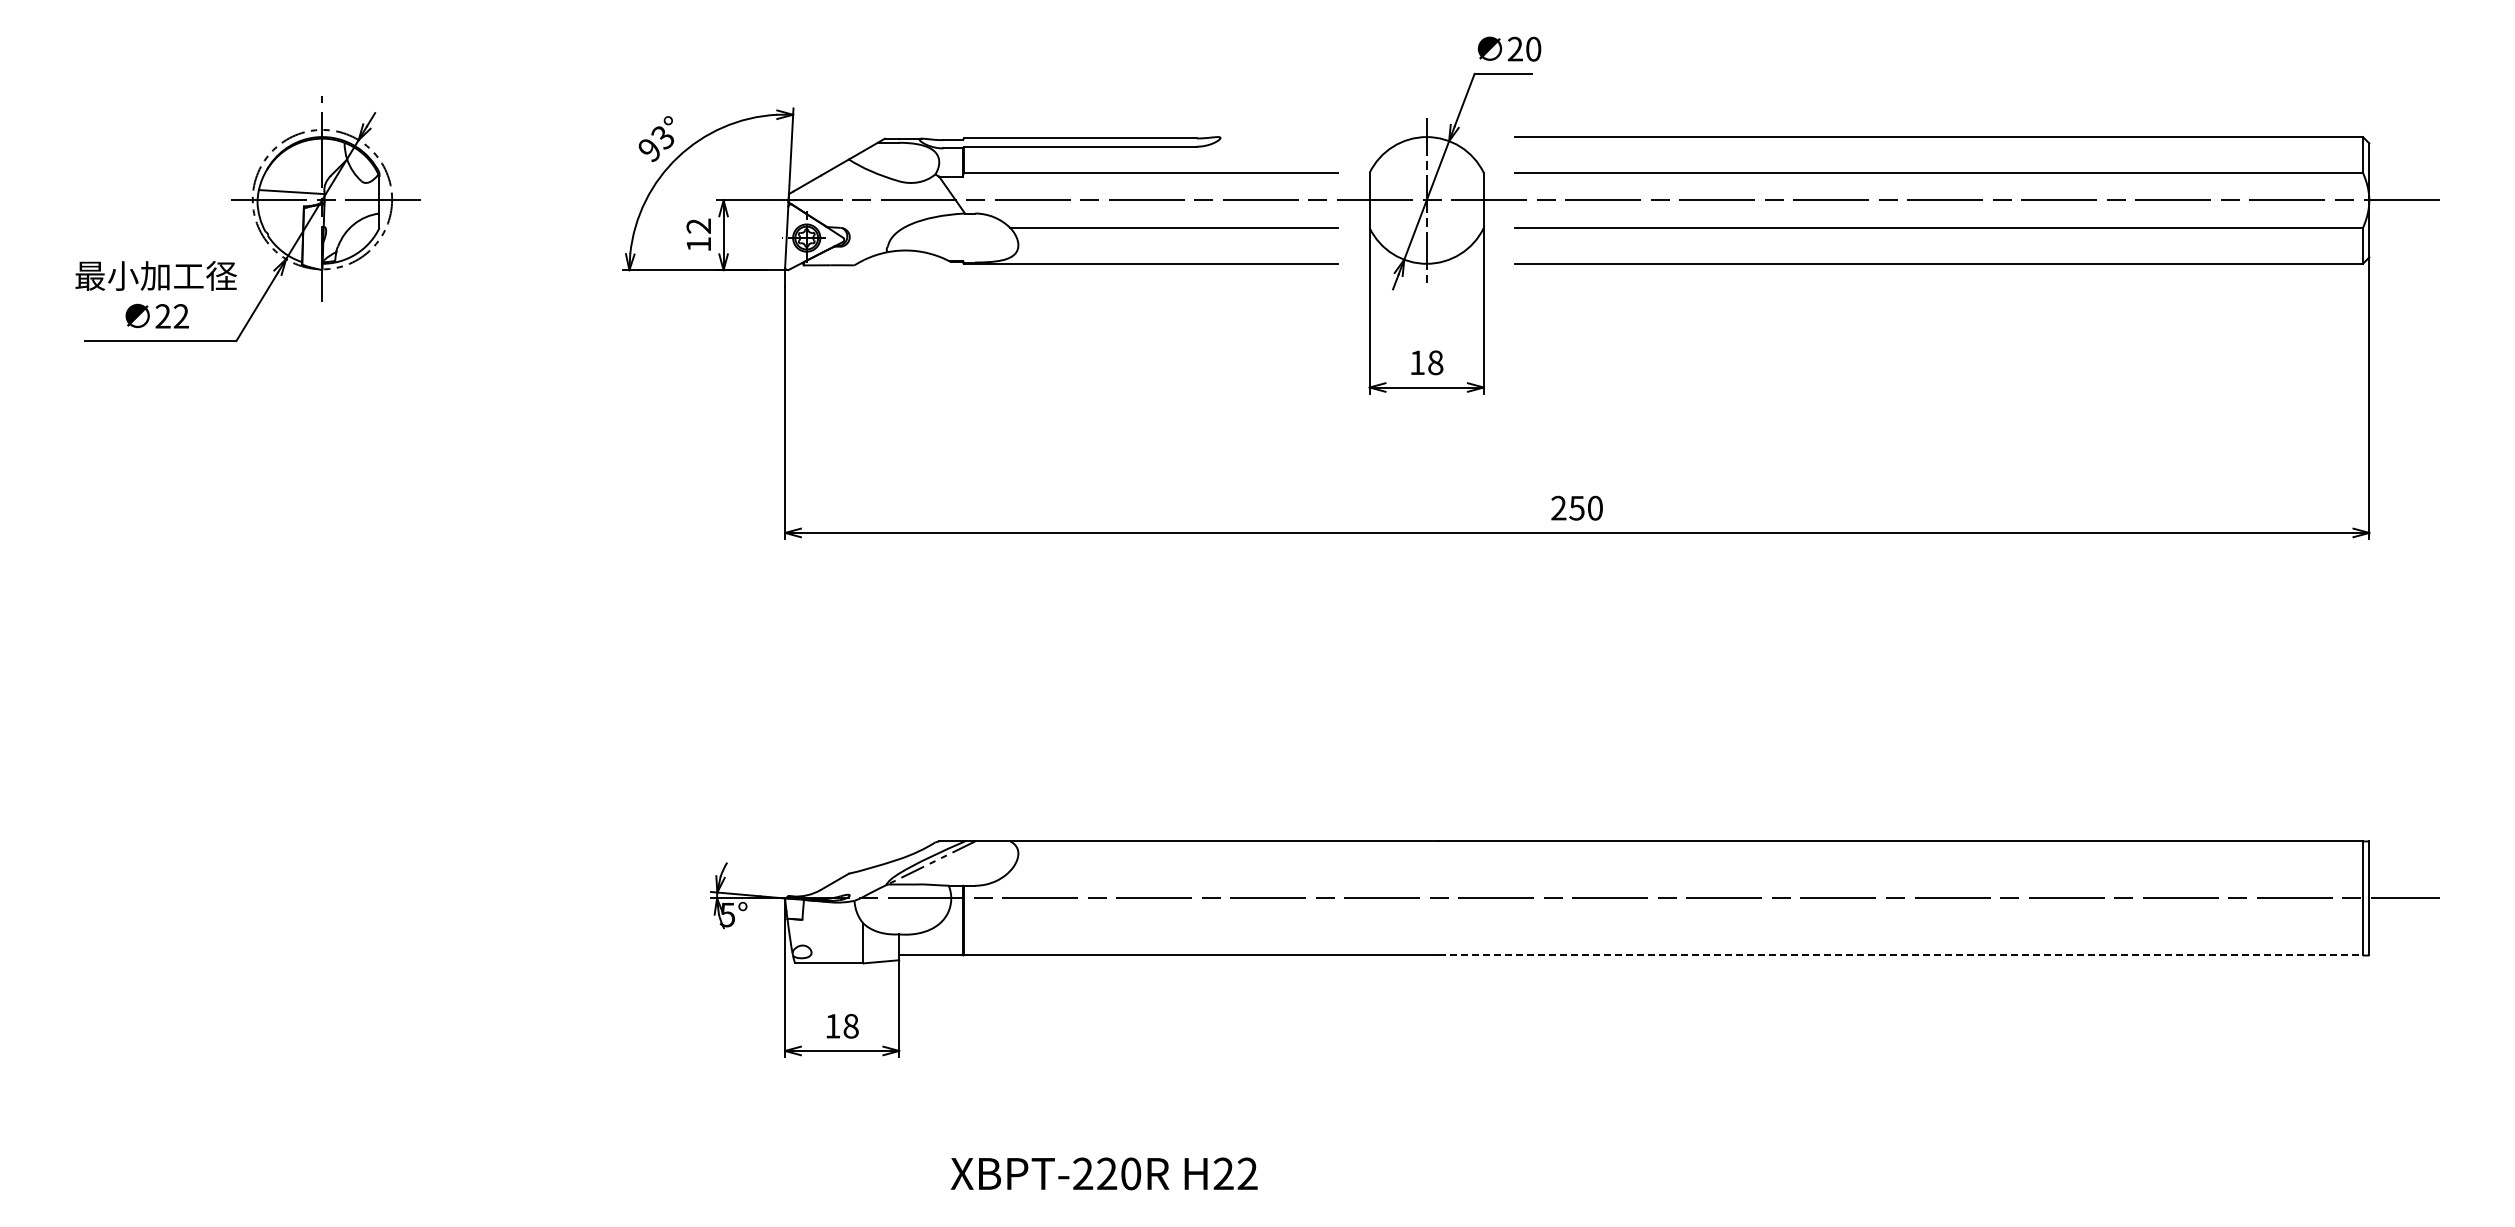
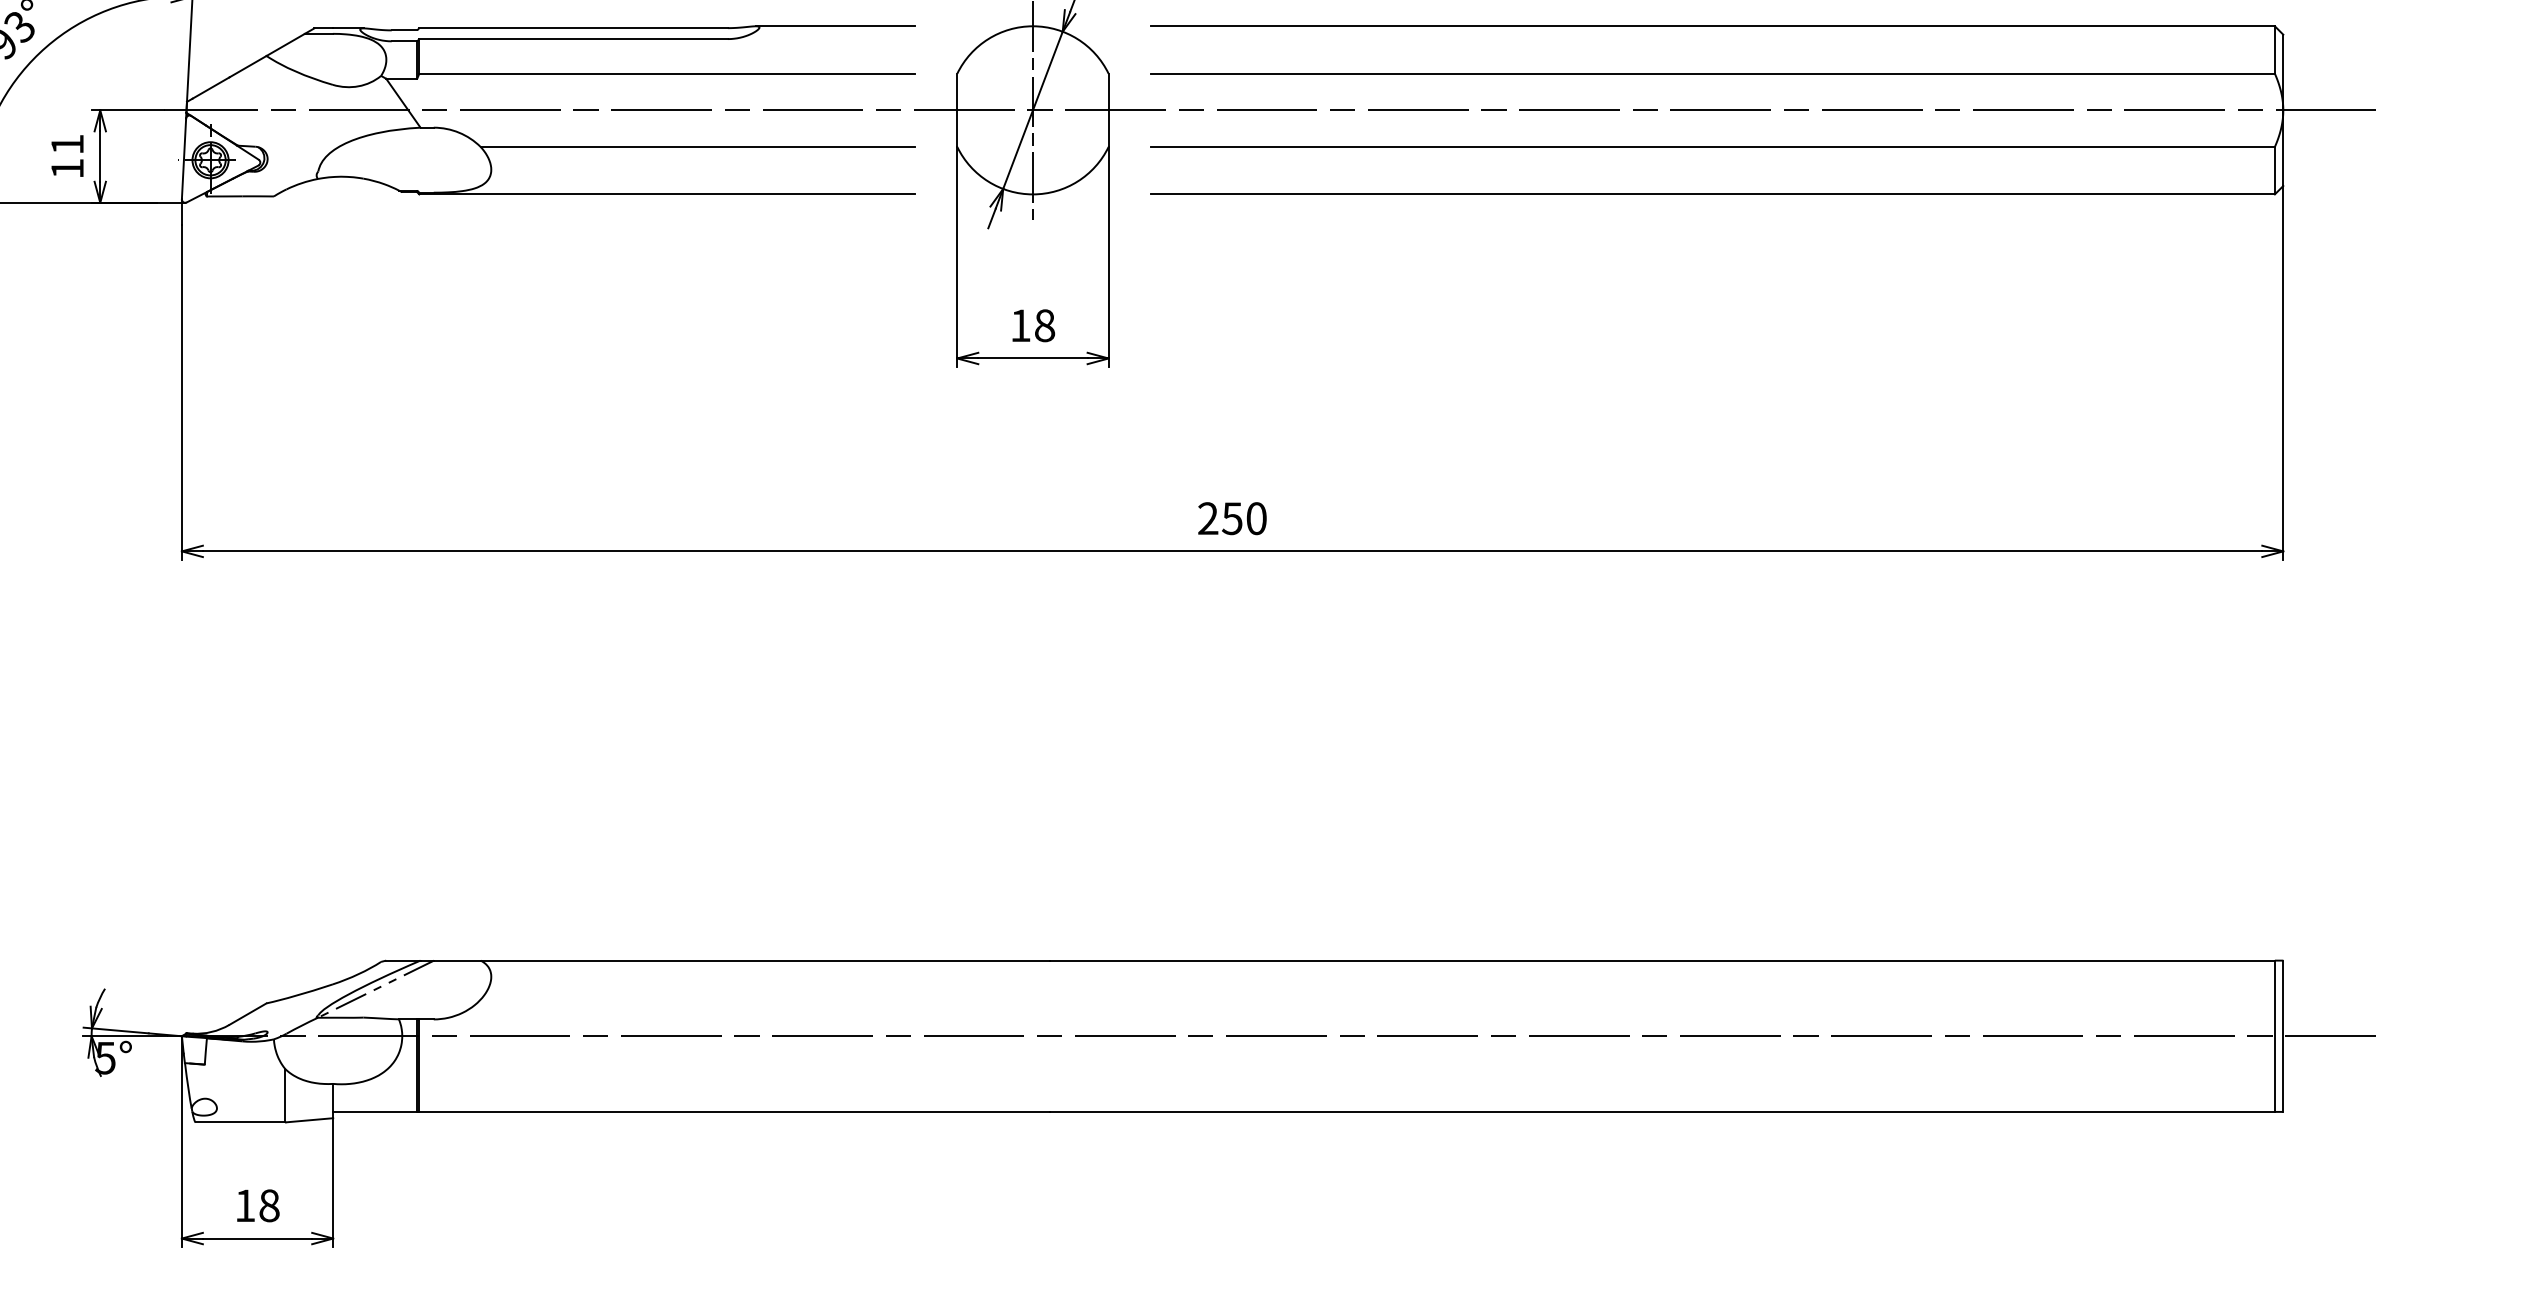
line: (1277, 137) -> (835, 26), added
text: (698, 225) -> (66, 143), 12 -> 11
line: (1901, 955) -> (1662, 1111), dashed -> solid

